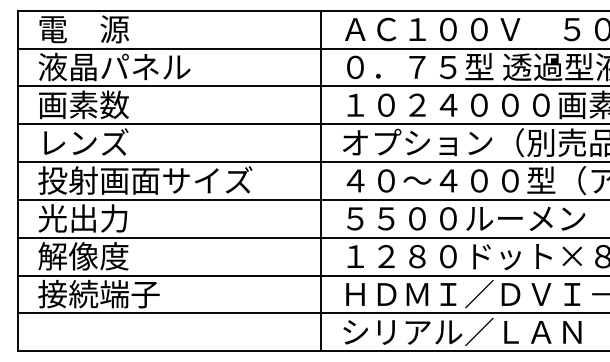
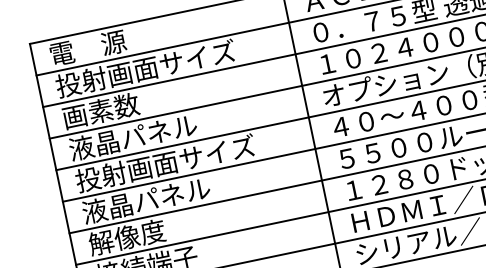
text: (145, 66) -> (145, 68), 液晶パネル -> 投射画面サイズ
text: (114, 142) -> (133, 137), レンズ -> 液晶パネル
text: (114, 218) -> (146, 200), 光出力 -> 液晶パネル

